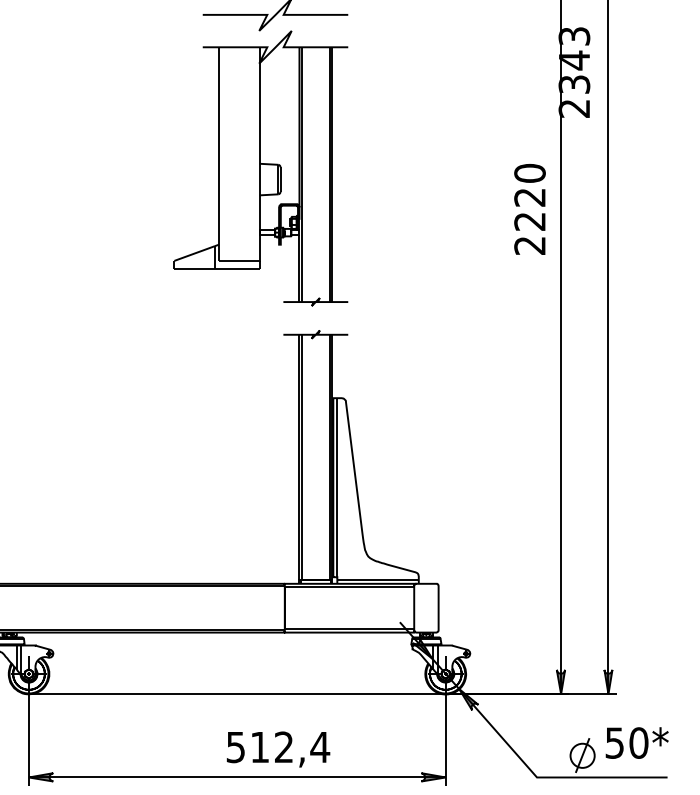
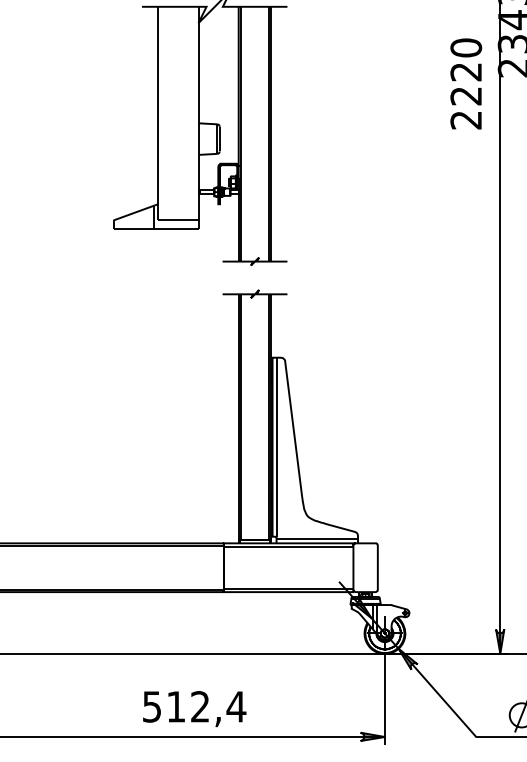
text: (529, 209) -> (465, 84), moved
text: (278, 749) -> (194, 709), moved

